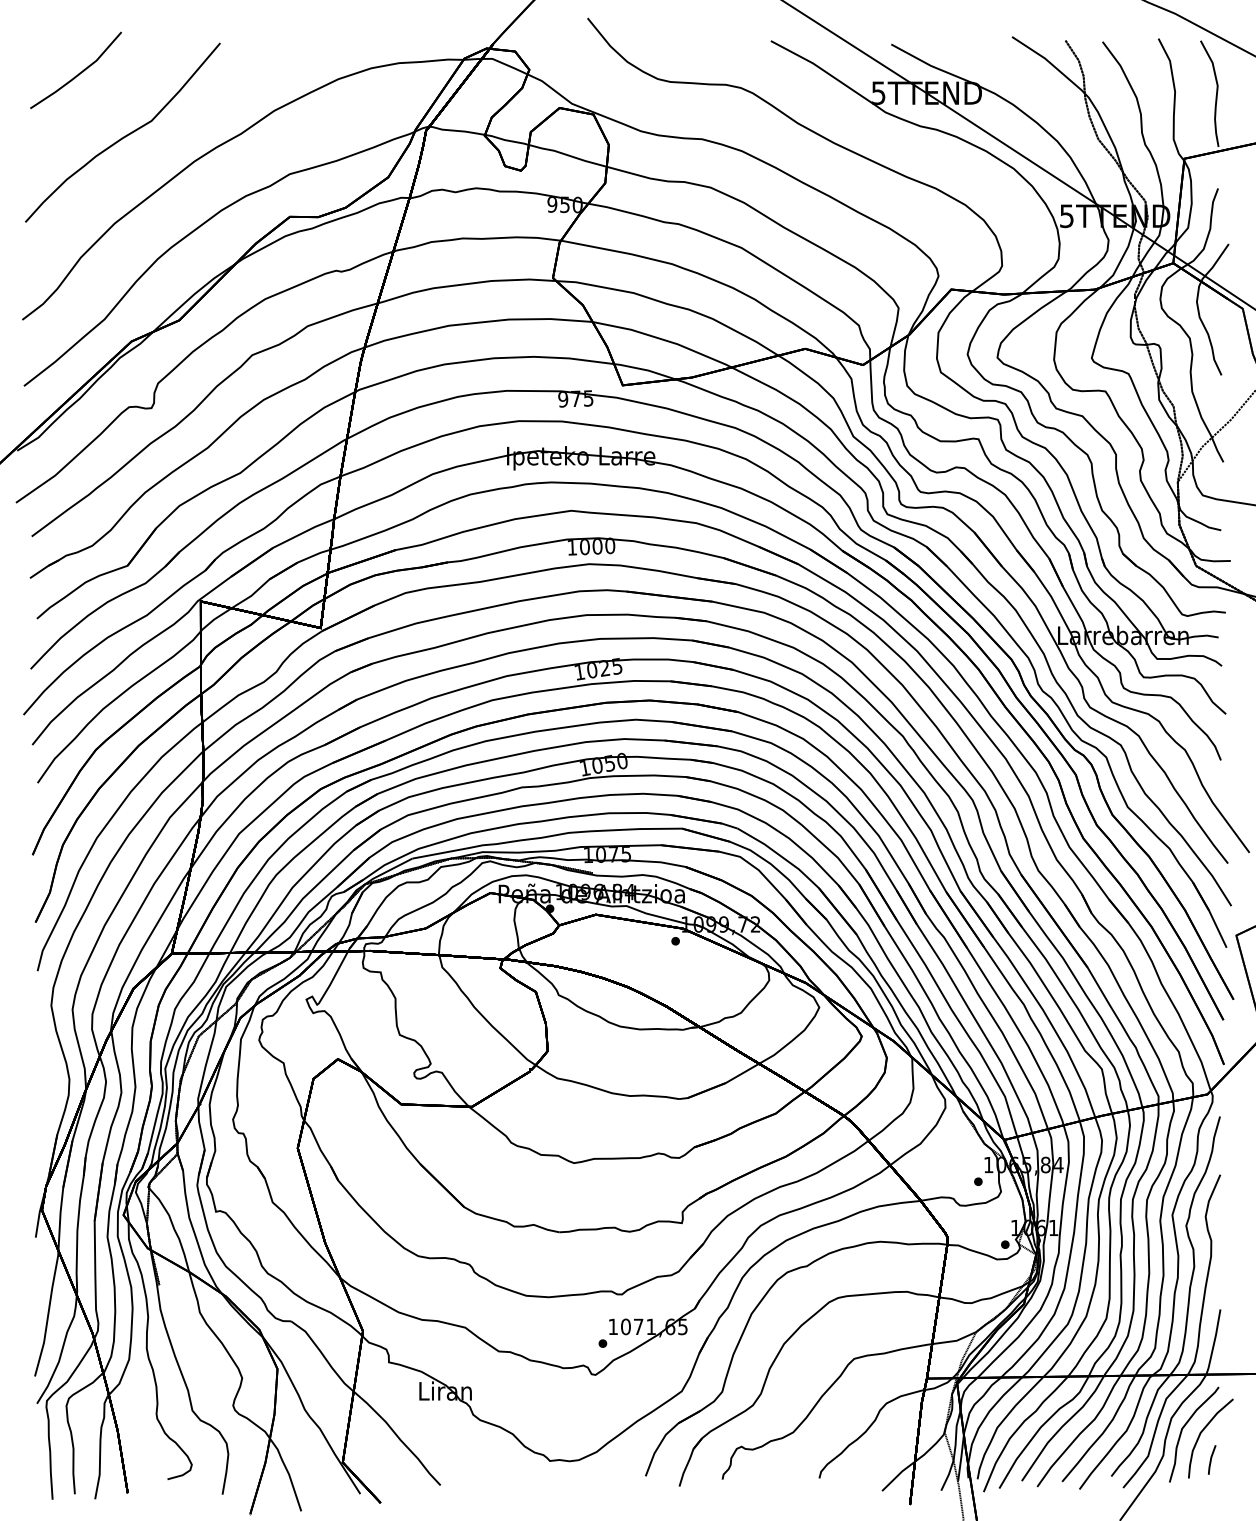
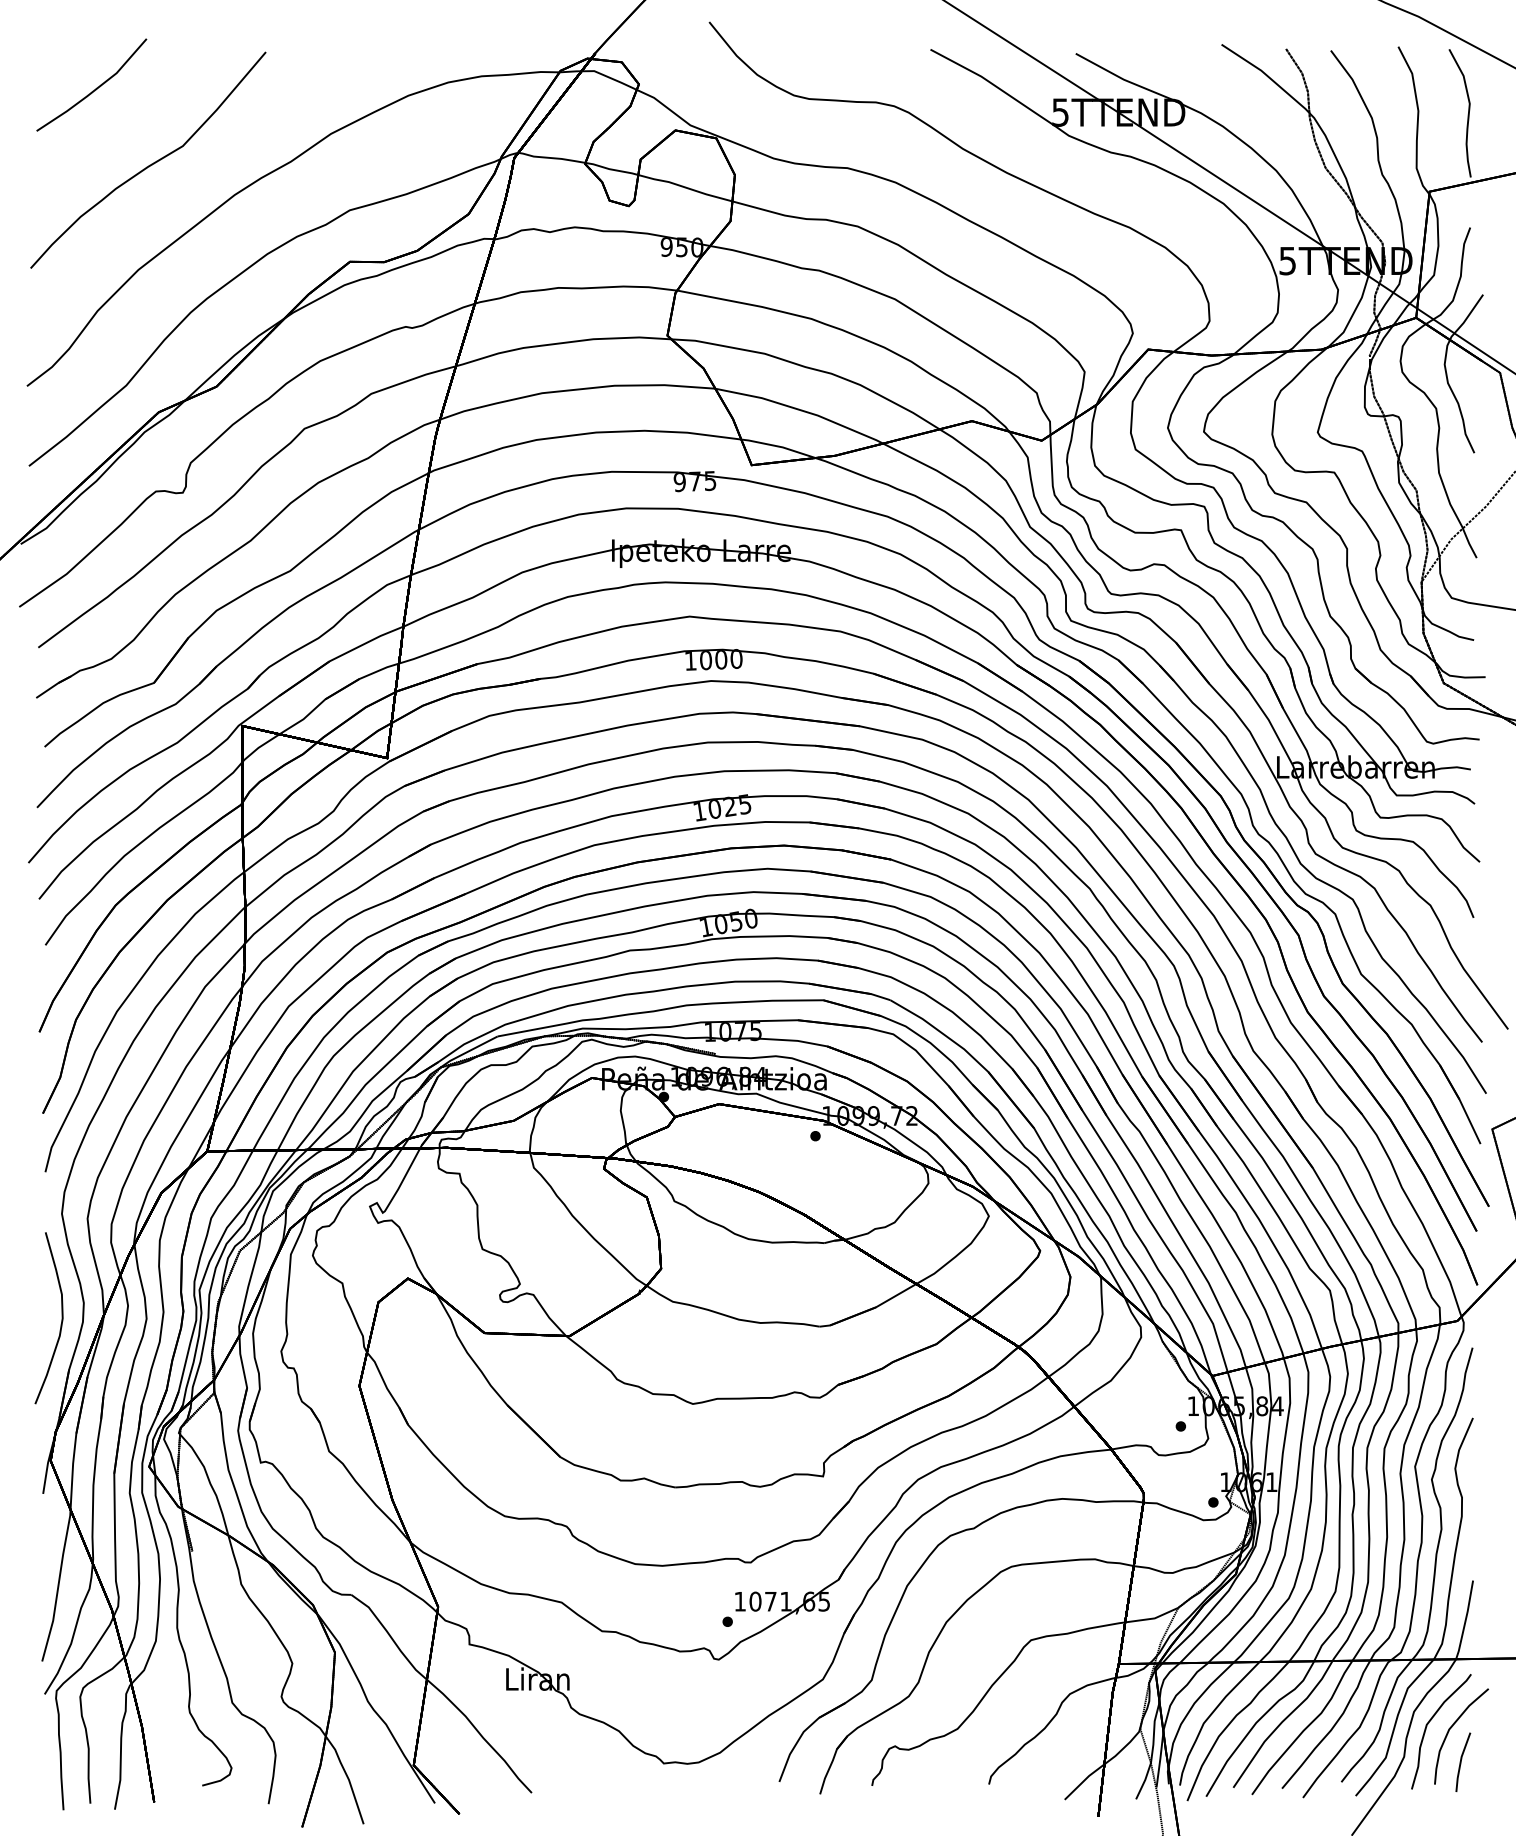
curve: (50, 1093) -> (60, 1319), added
part: (1211, 1459) -> (1462, 1761), size x1.67

